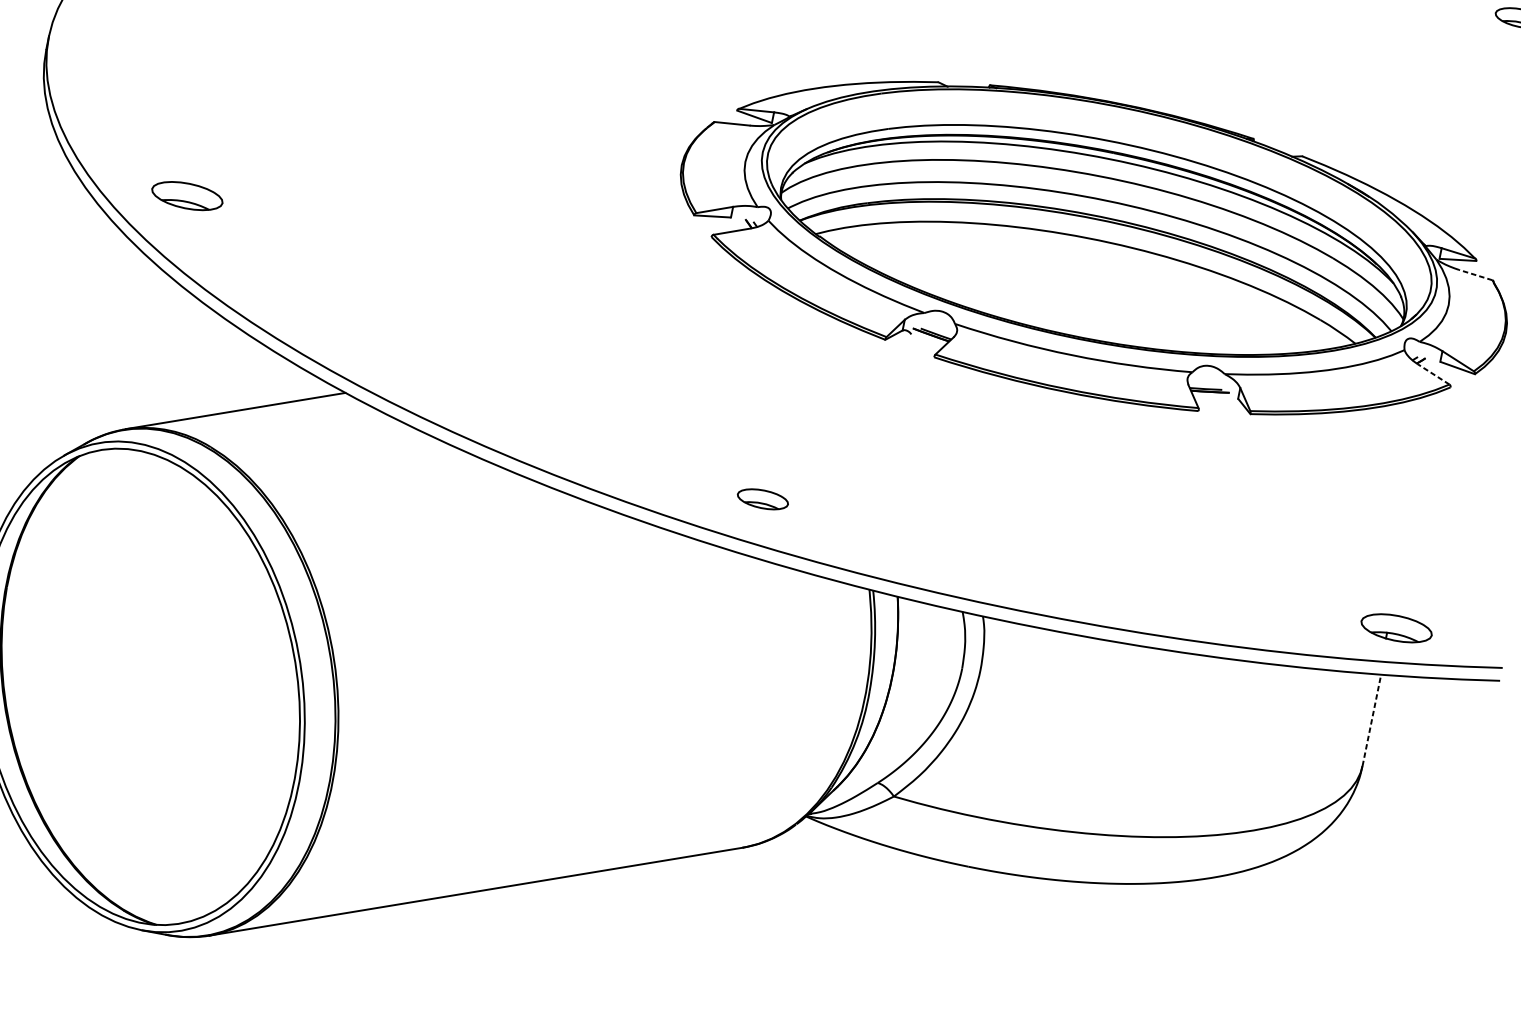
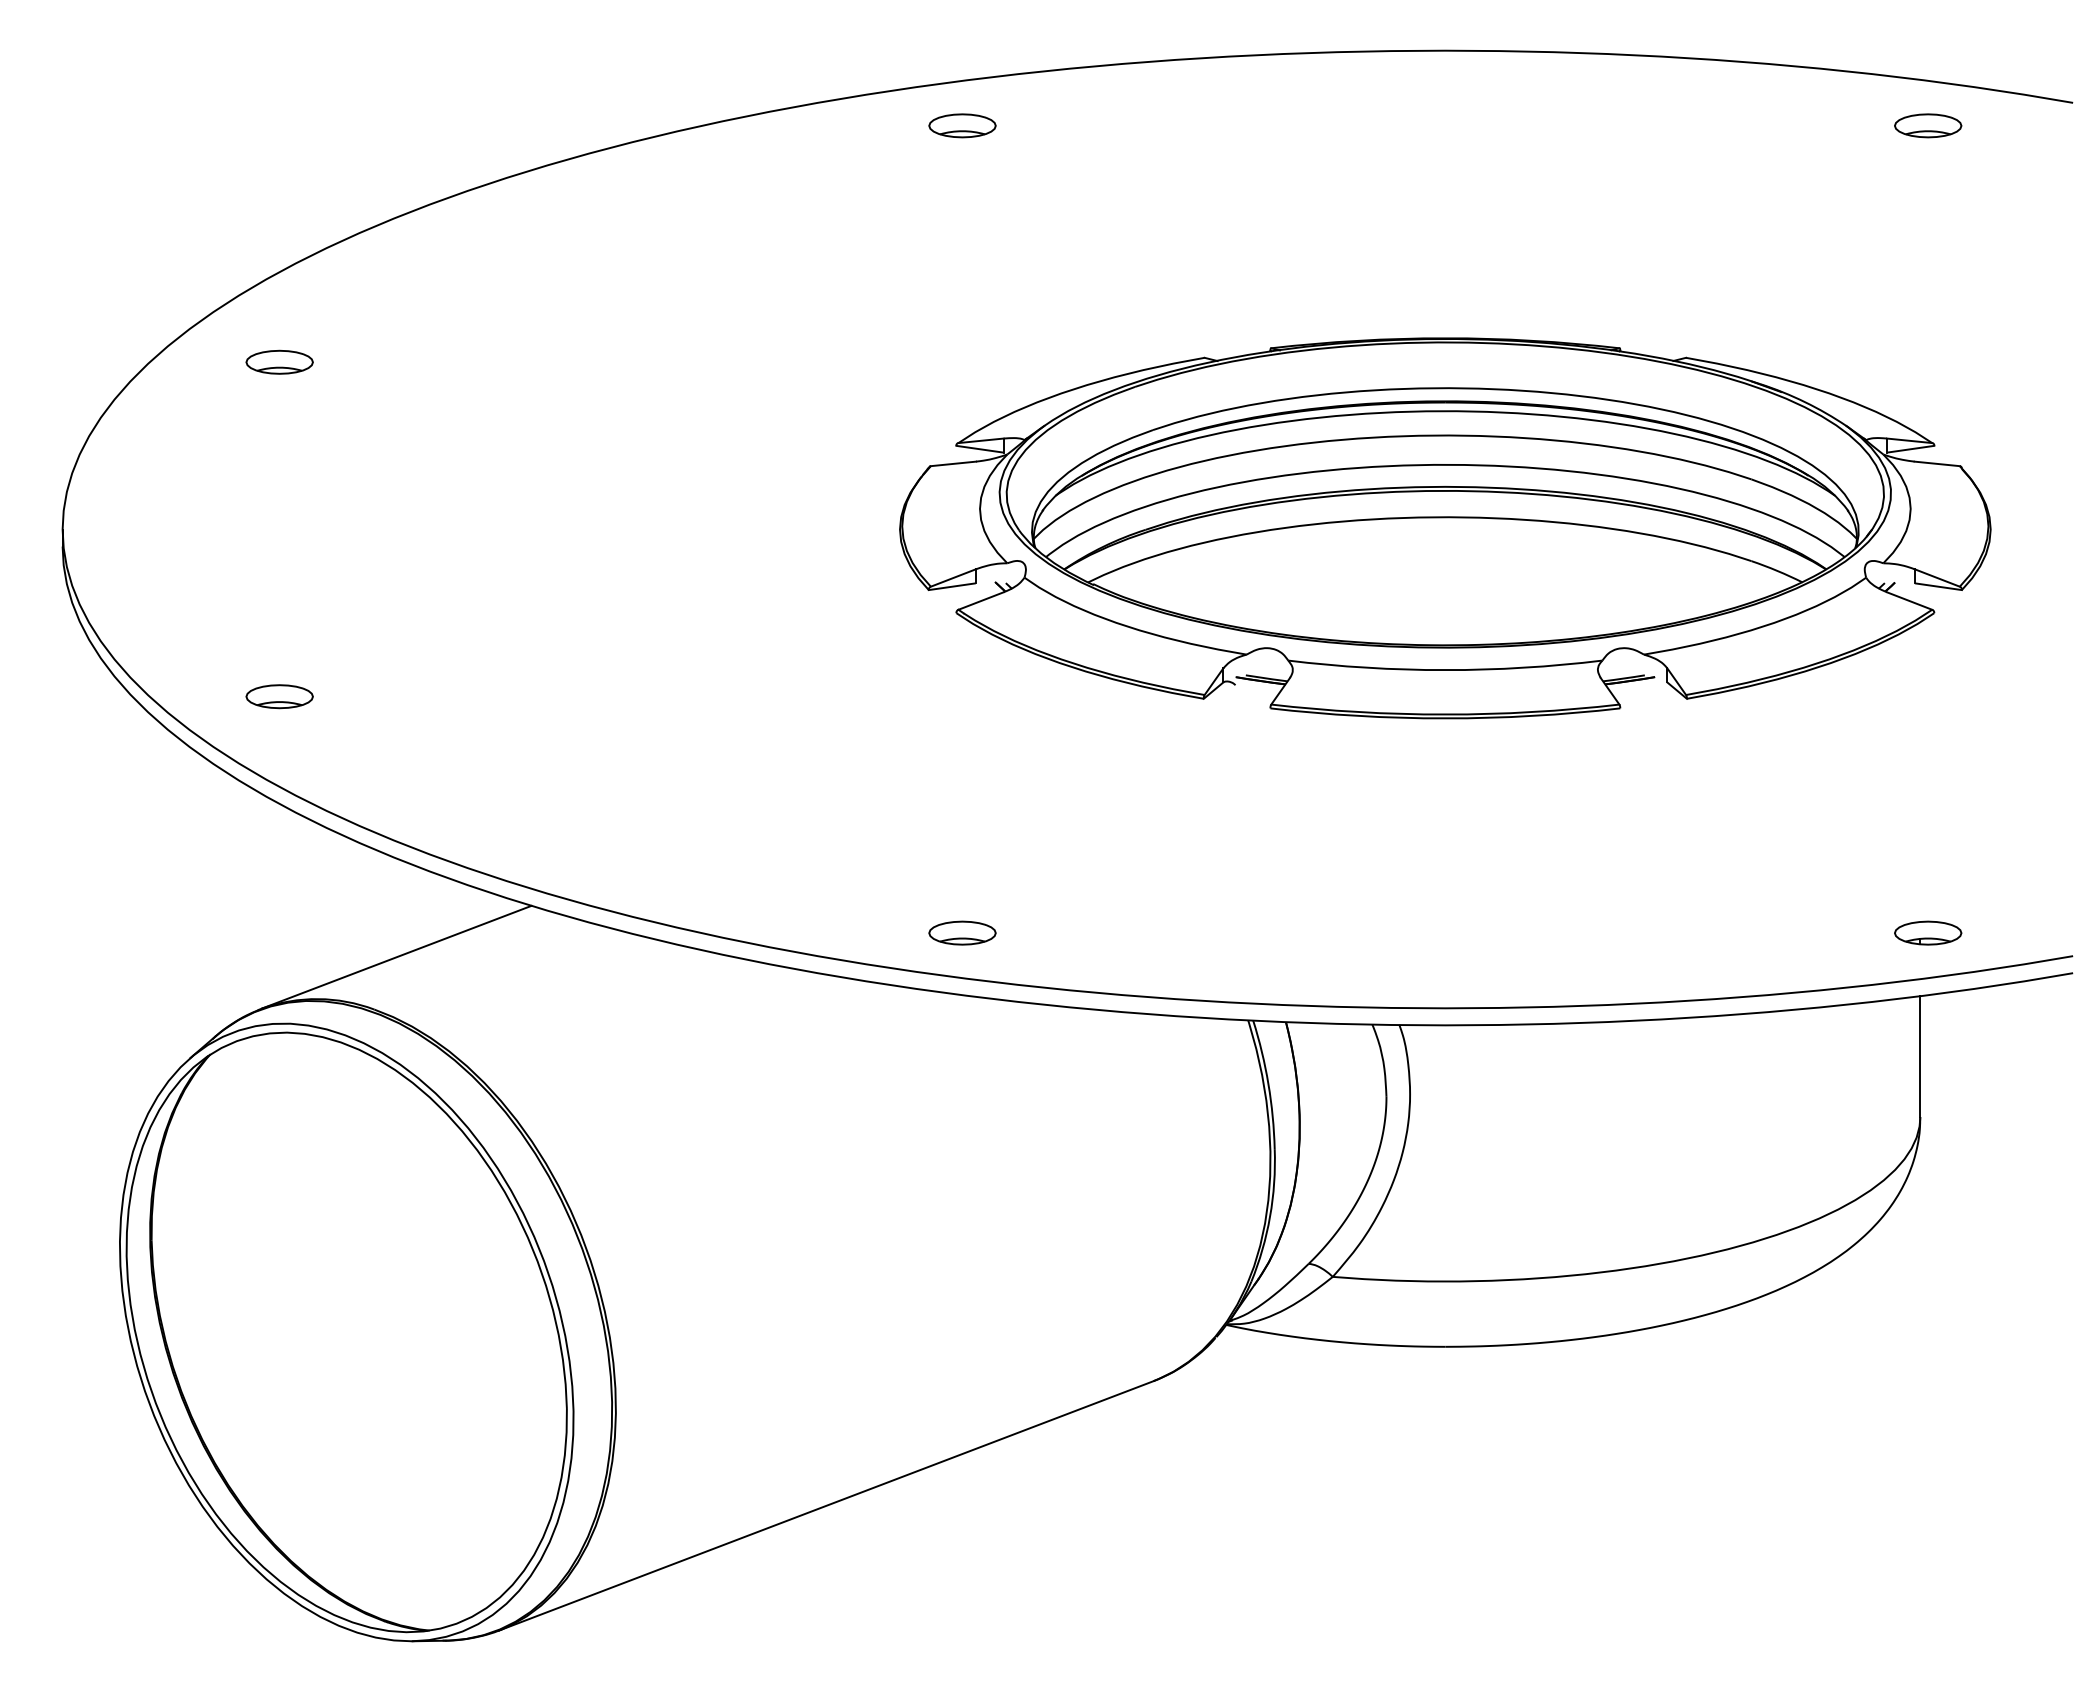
part: (187, 195) -> (279, 696), size x0.71
line: (1475, 274) -> (1937, 463), dashed -> solid
line: (1433, 374) -> (1909, 600), dashed -> solid
part: (763, 498) -> (962, 932), moved
part: (1397, 627) -> (1928, 932), size x0.71
line: (1371, 720) -> (1920, 1056), dashed -> solid

